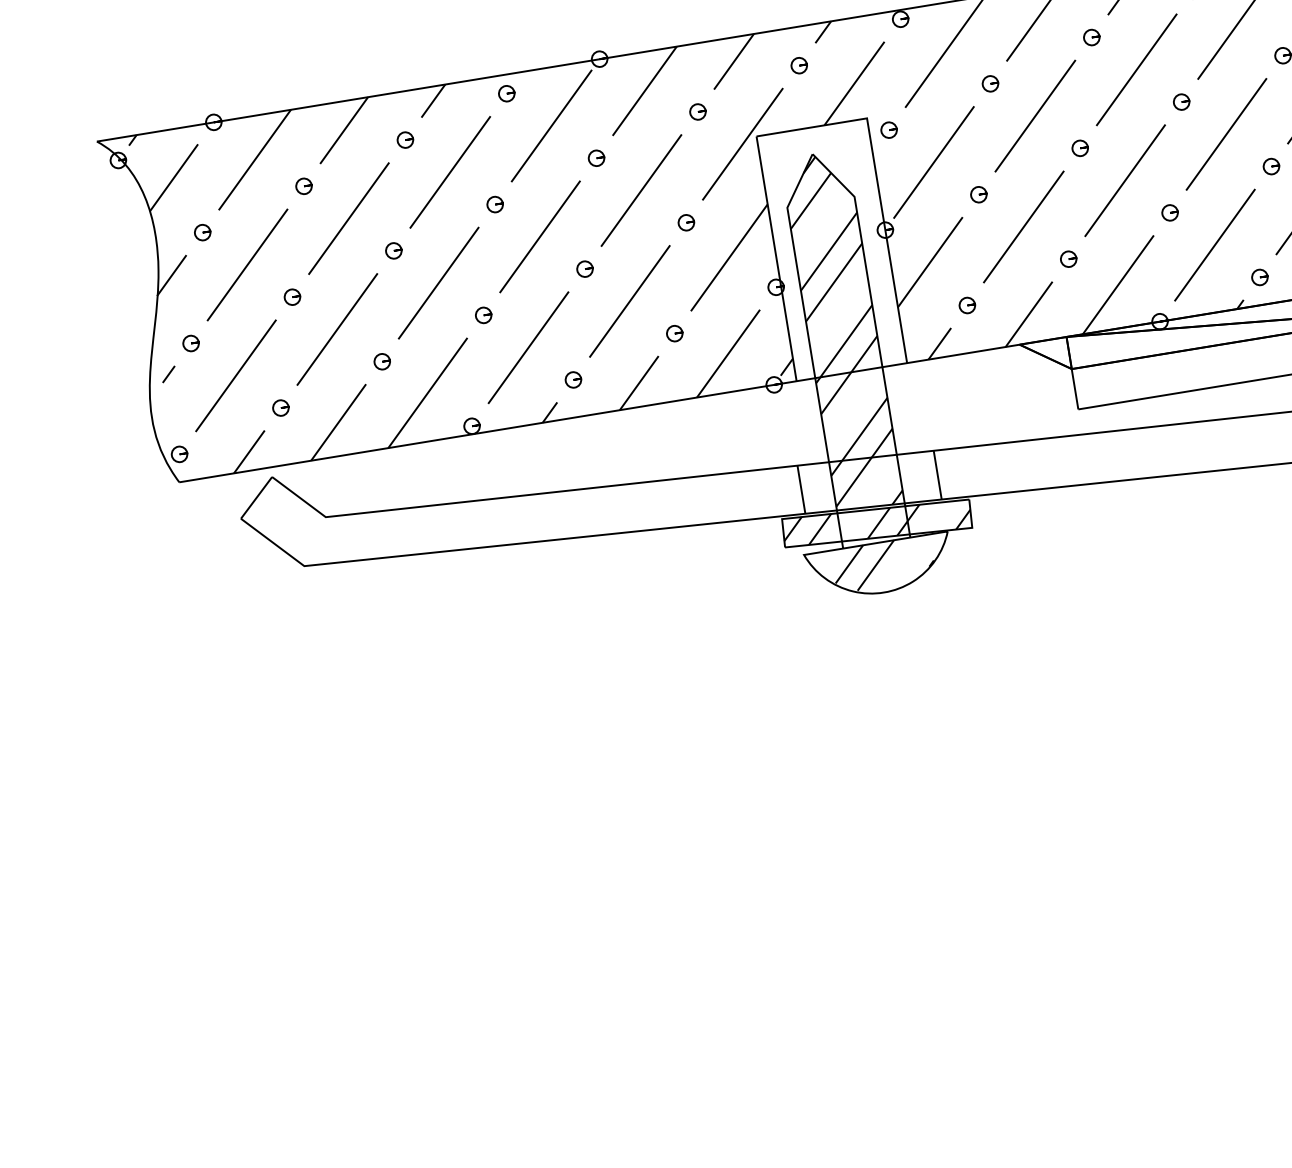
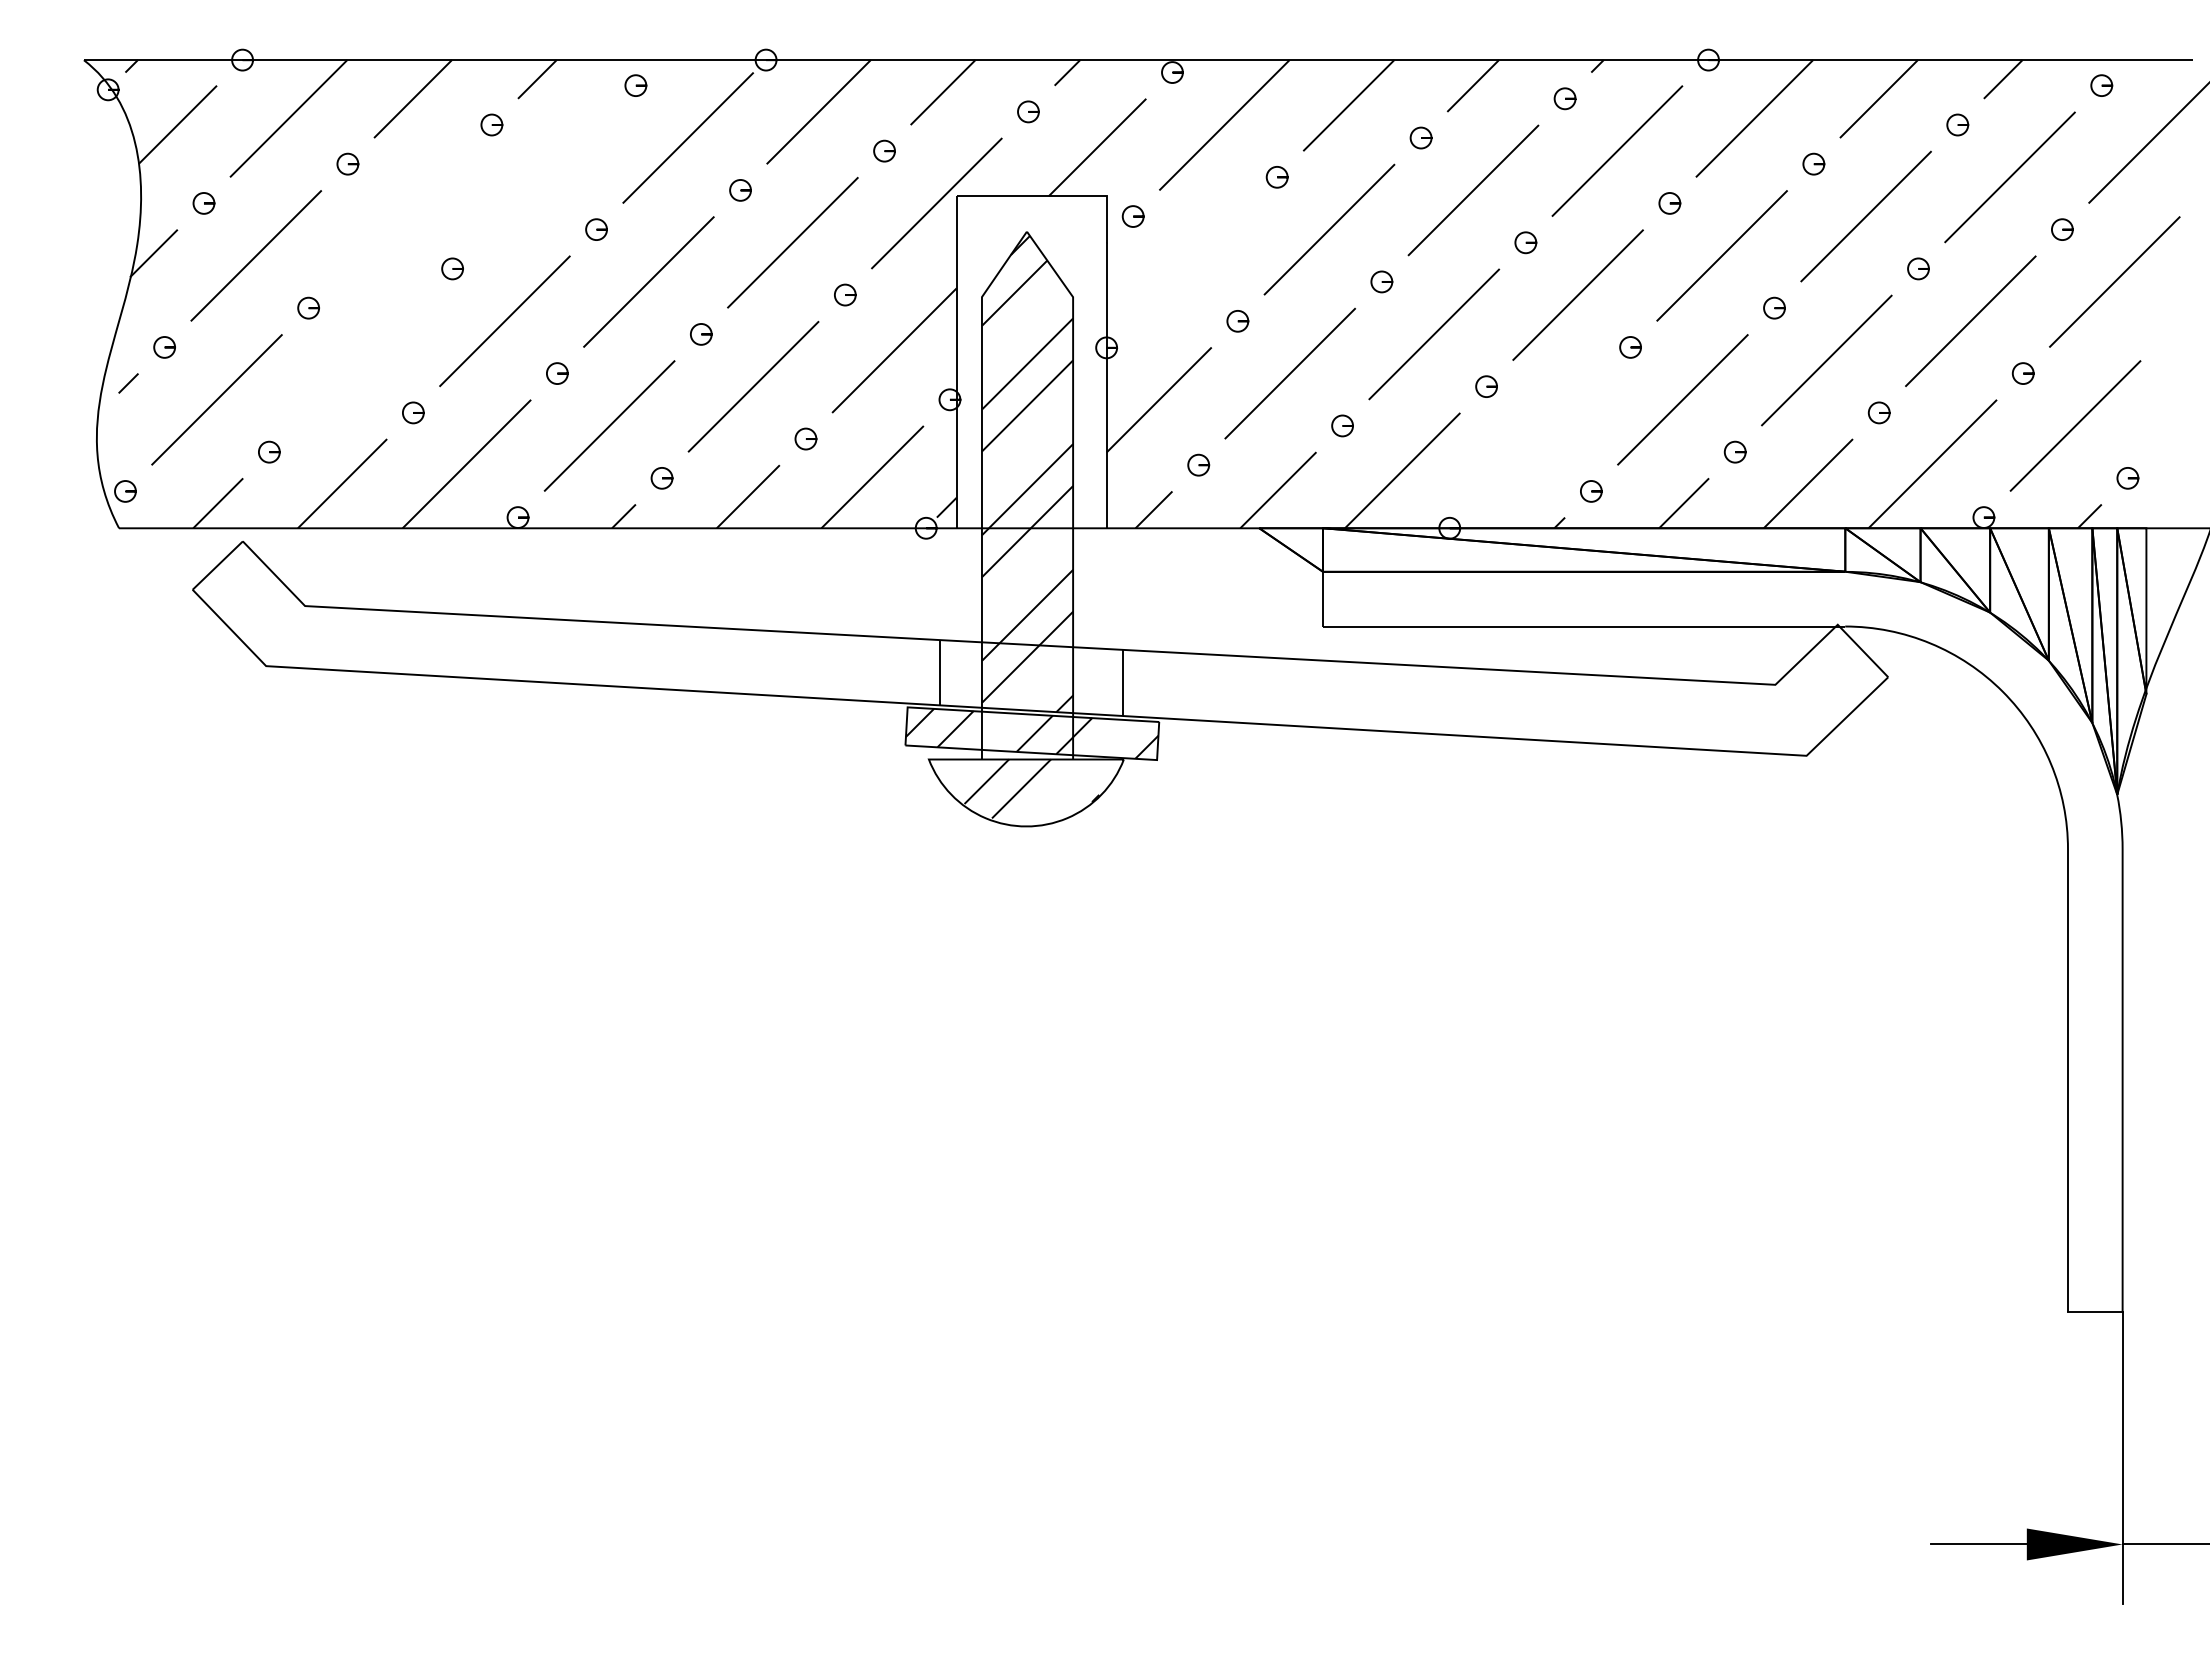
line: (933, 162) -> (1185, 268), removed
line: (449, 172) -> (543, 177), removed
line: (349, 218) -> (400, 216), removed
line: (1214, 244) -> (1538, 438), removed
line: (337, 329) -> (360, 360), removed

